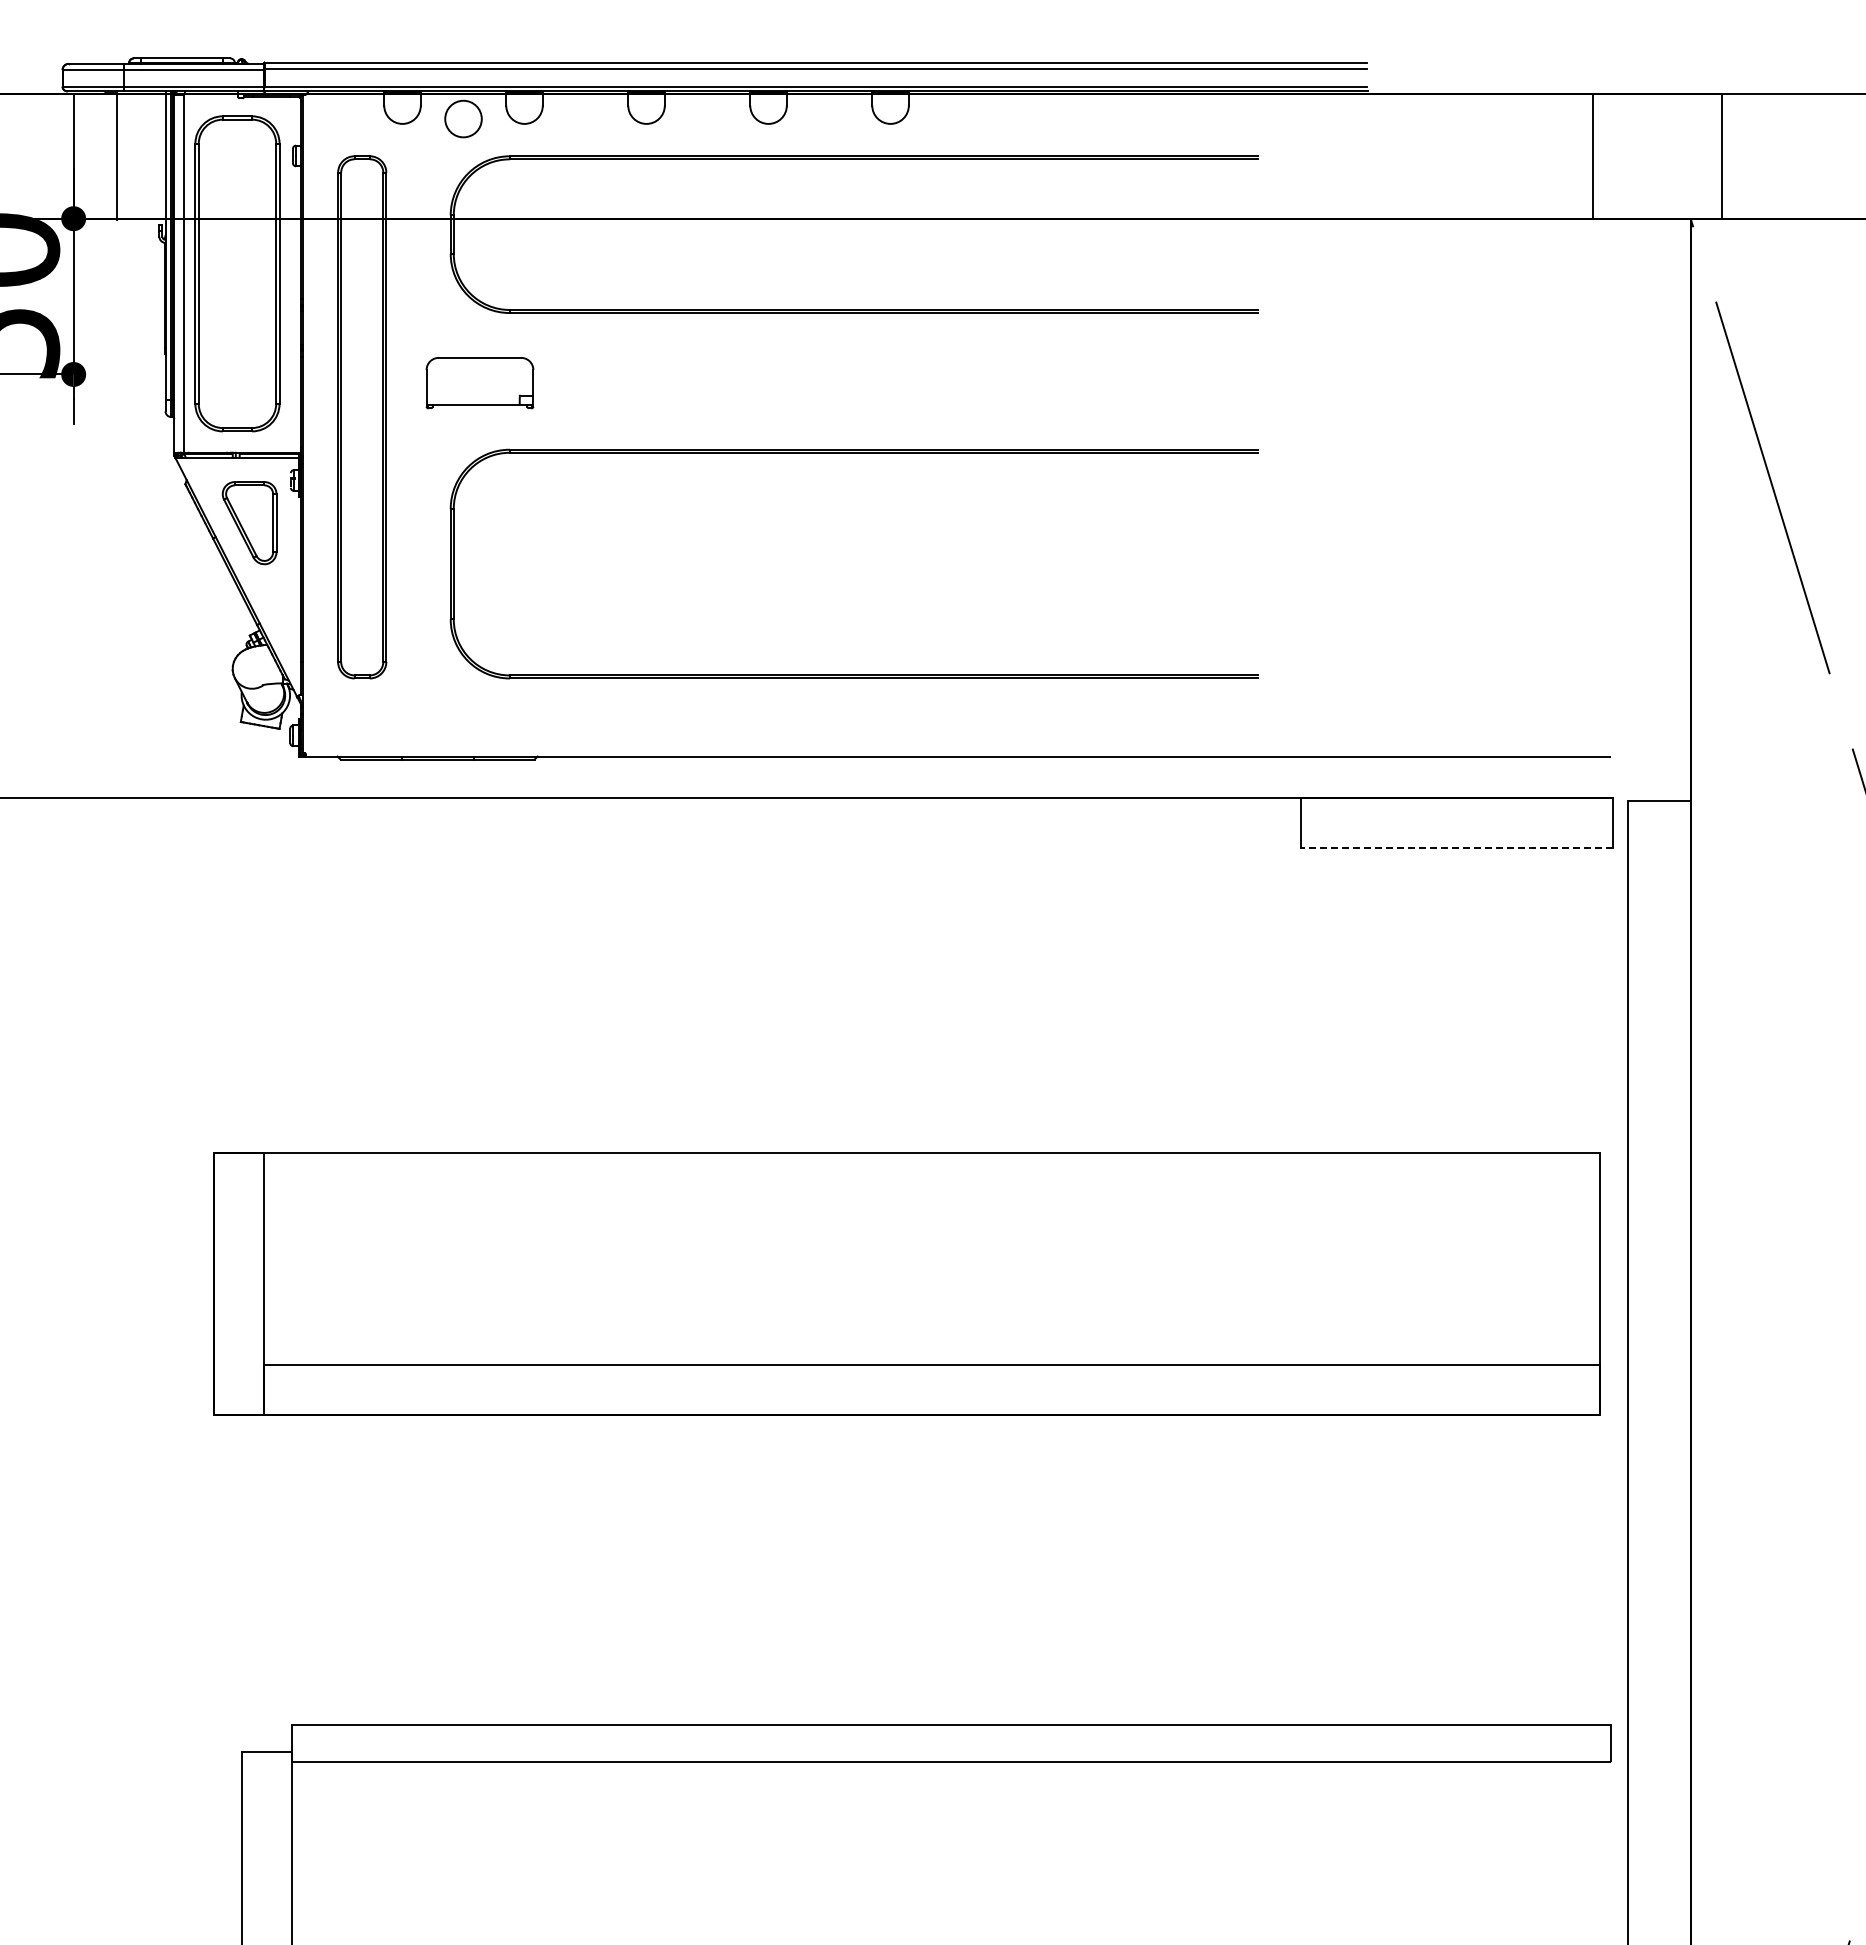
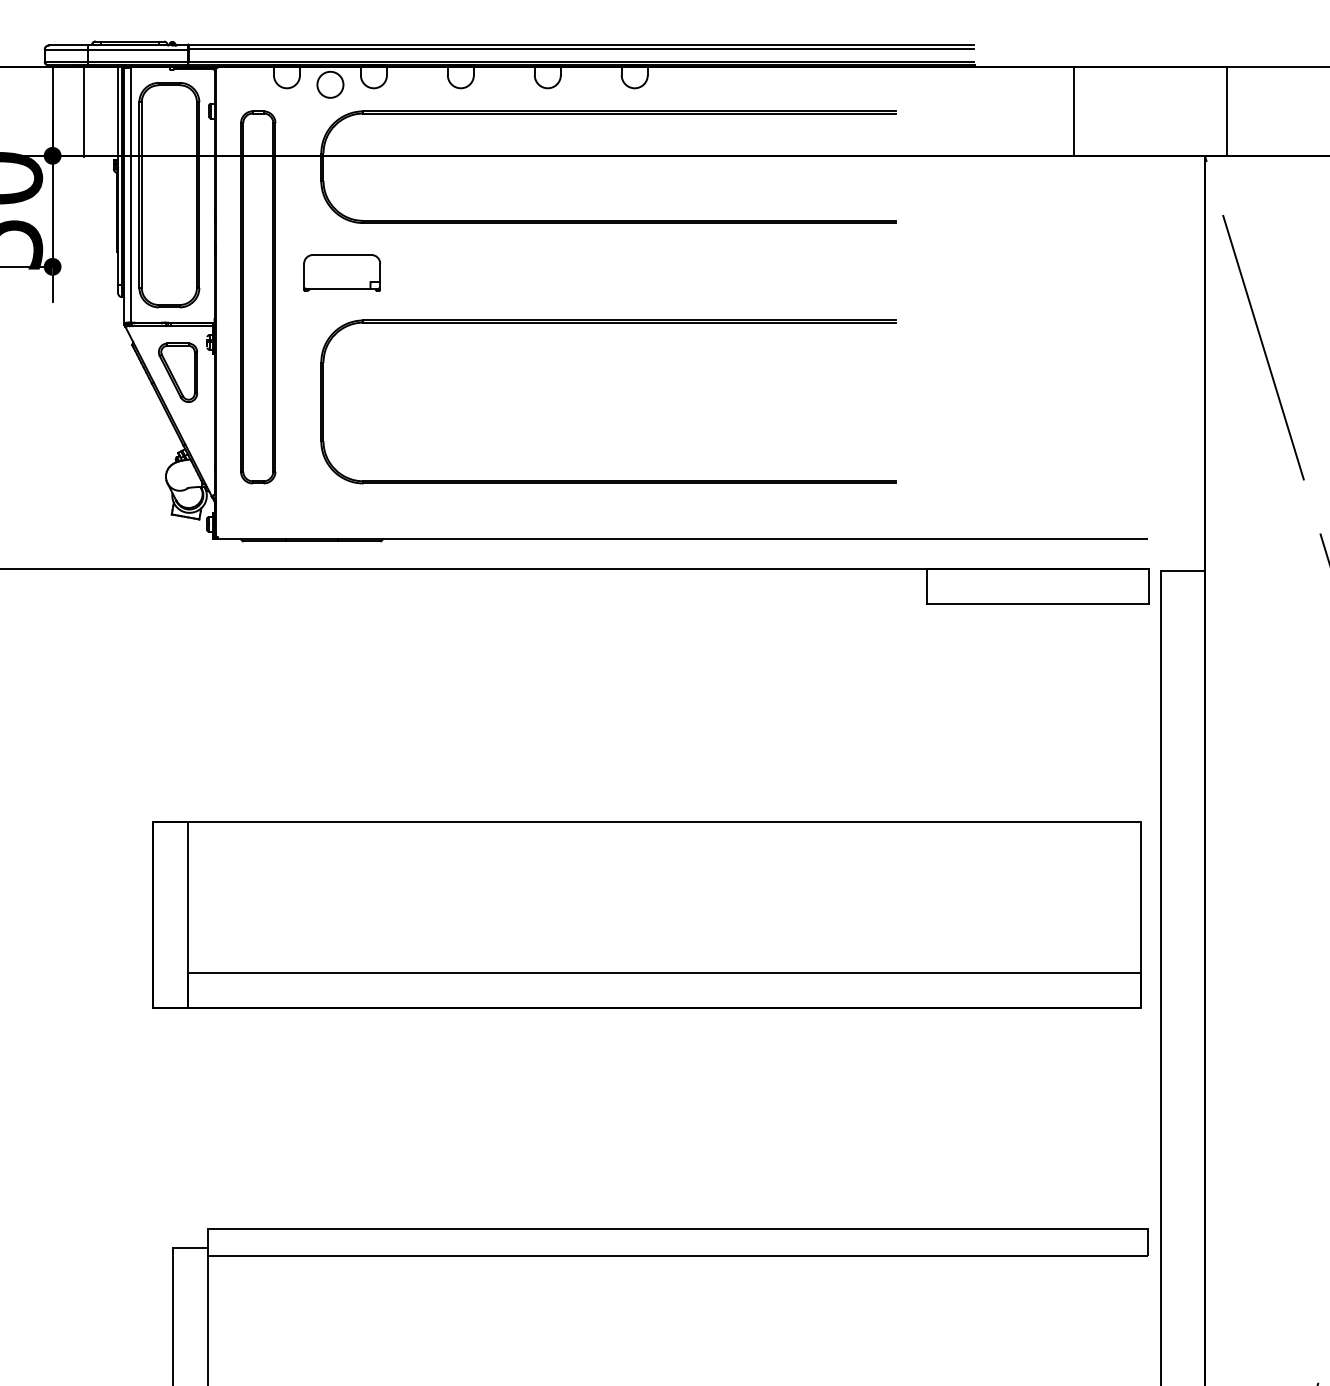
line: (1592, 156) -> (1073, 111), moved
line: (1456, 848) -> (1038, 604), dashed -> solid

